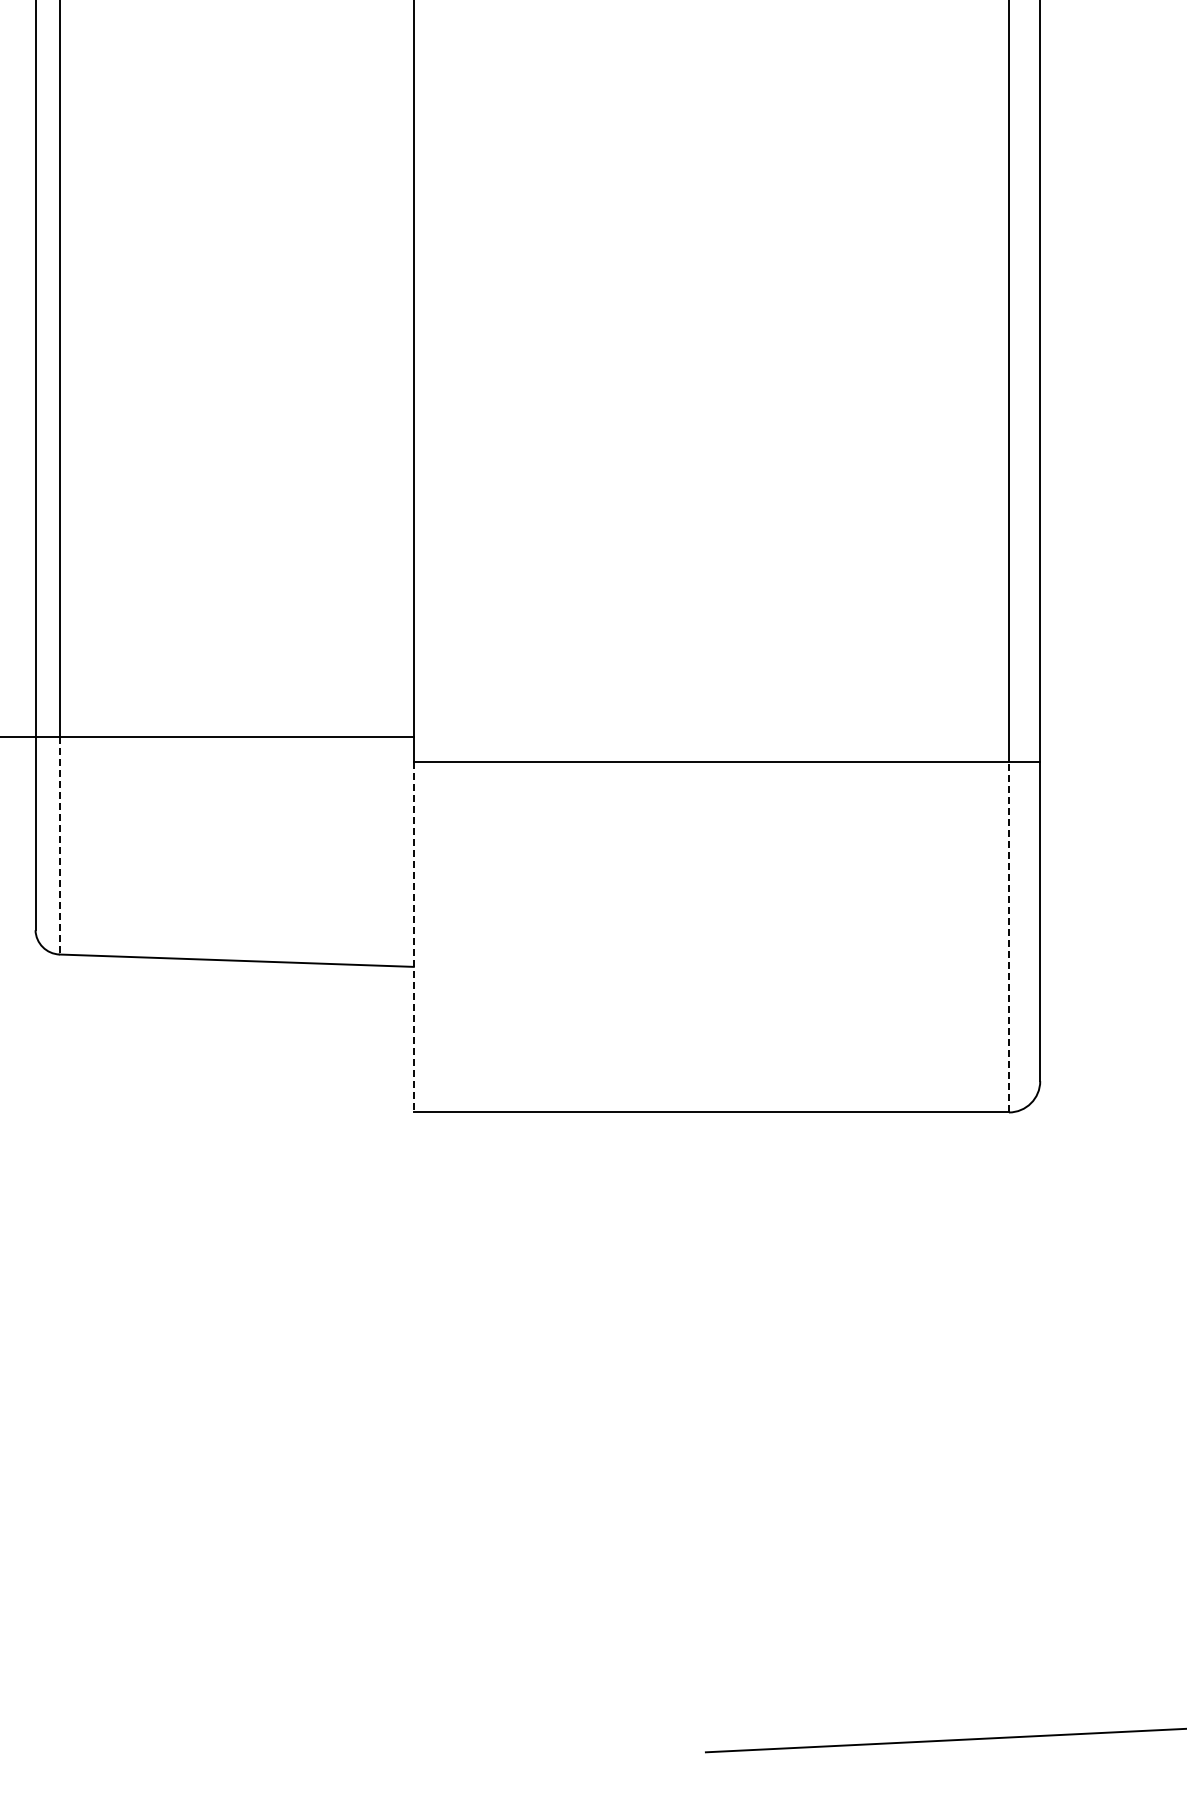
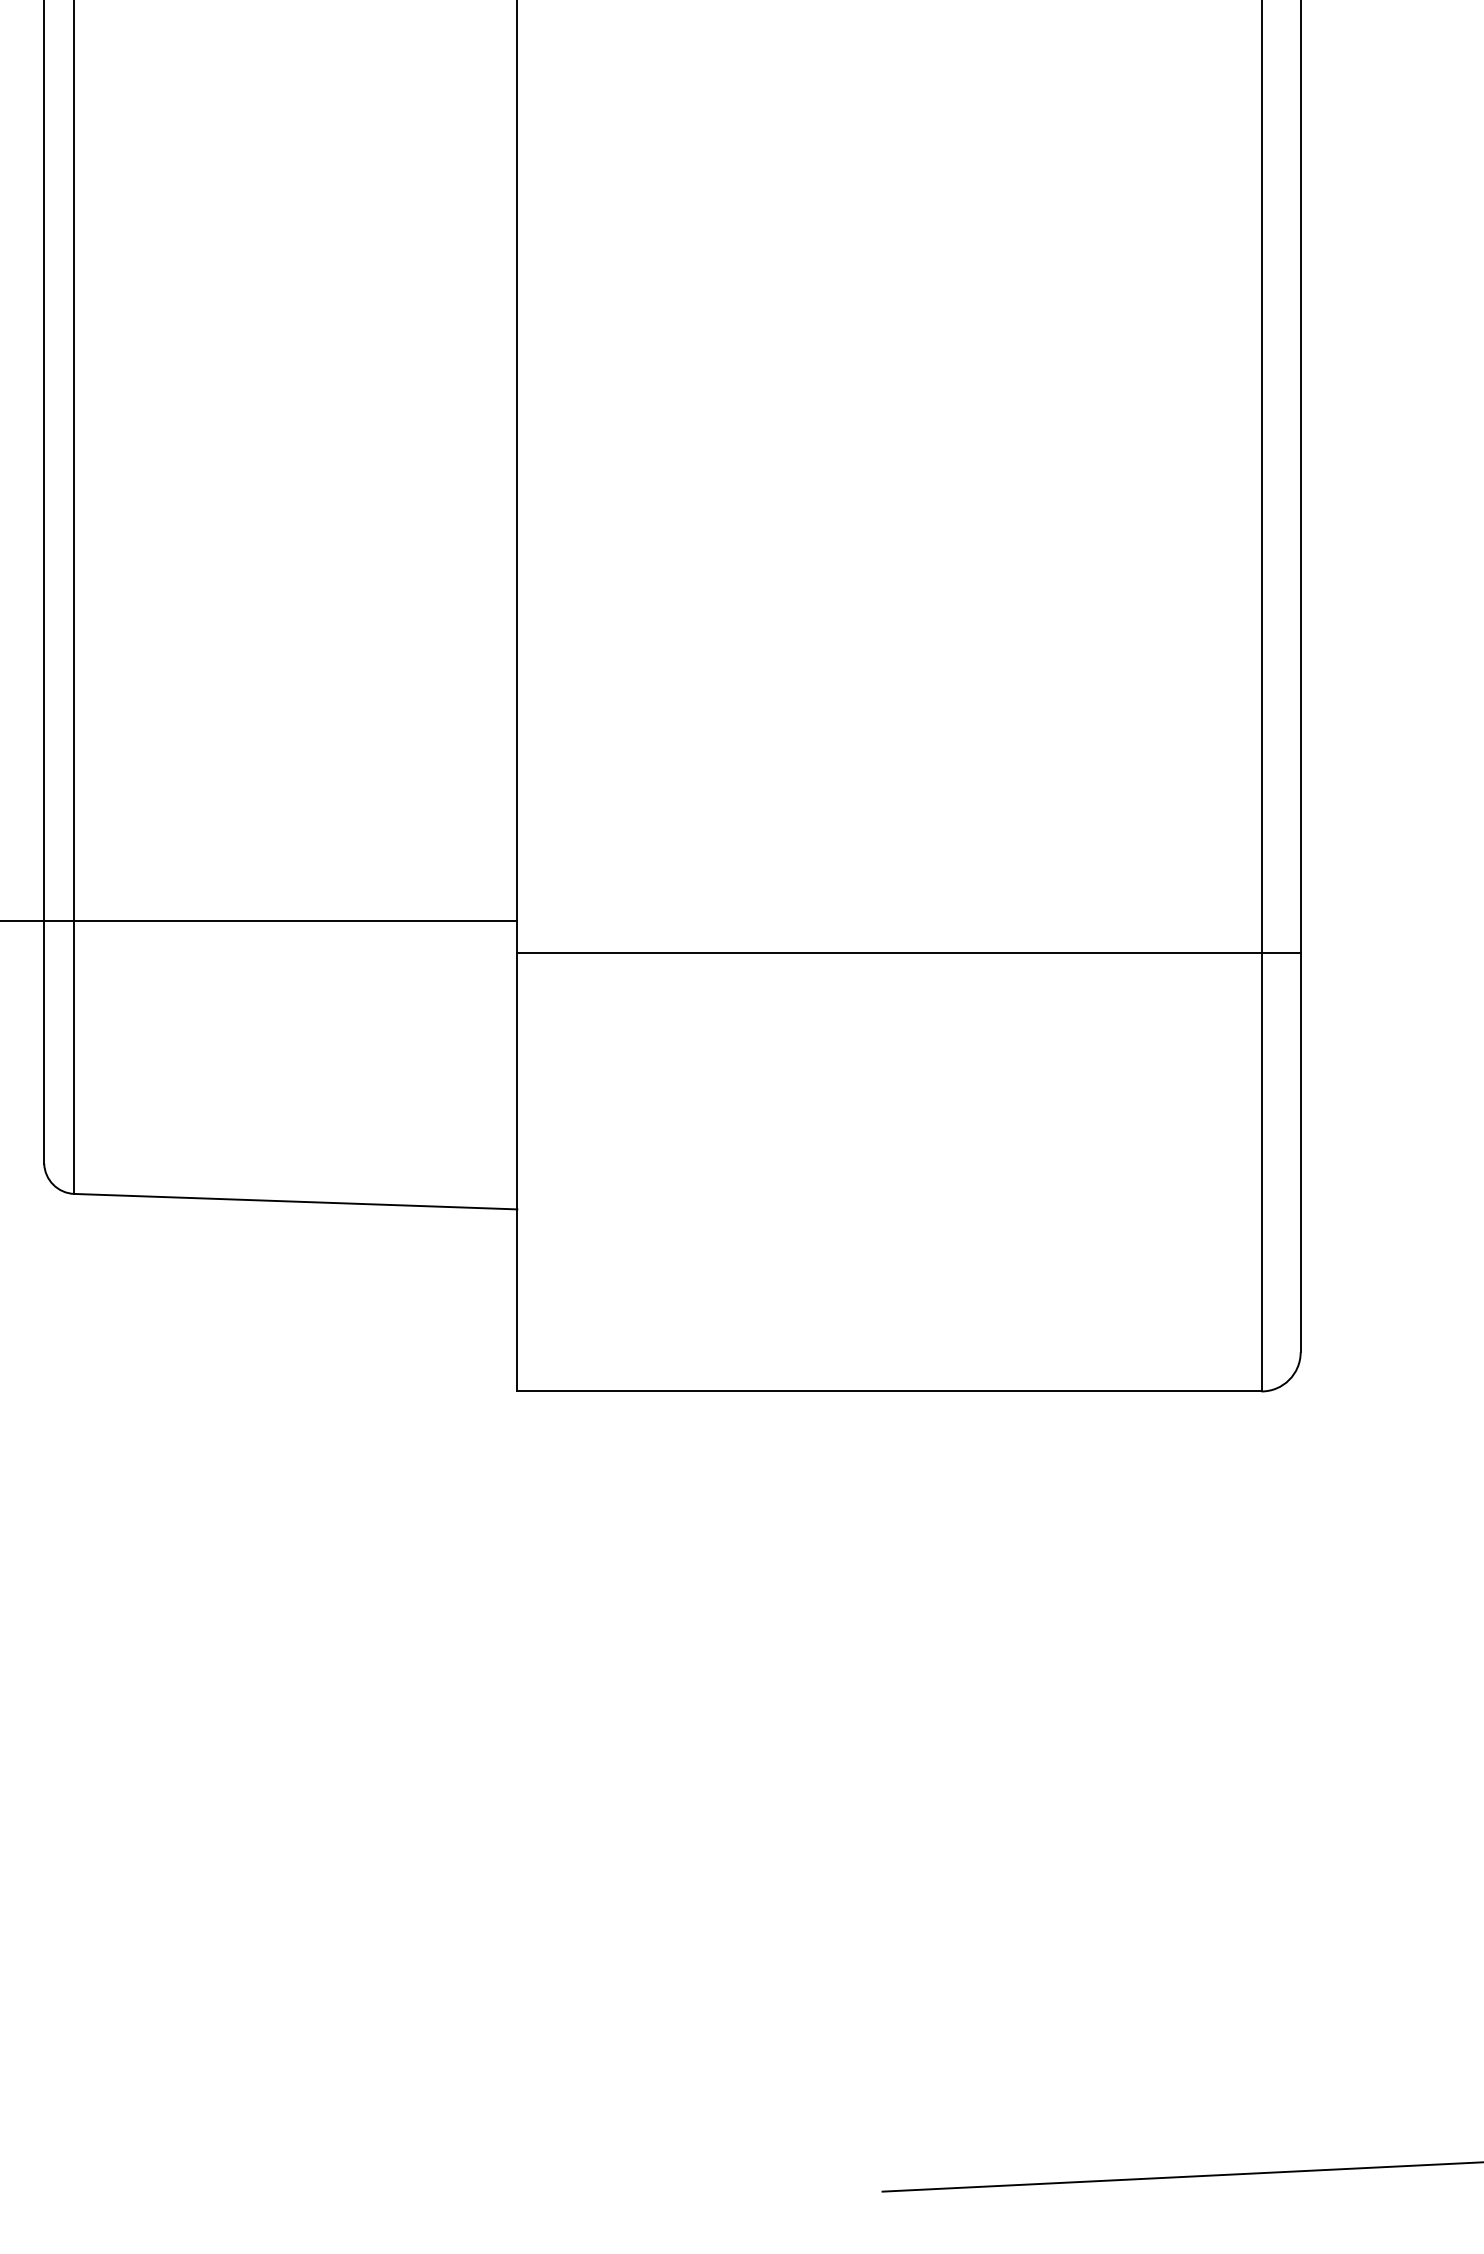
line: (59, 845) -> (74, 1057), dashed -> solid
line: (1008, 936) -> (1260, 1171), dashed -> solid
line: (413, 937) -> (516, 1172), dashed -> solid

